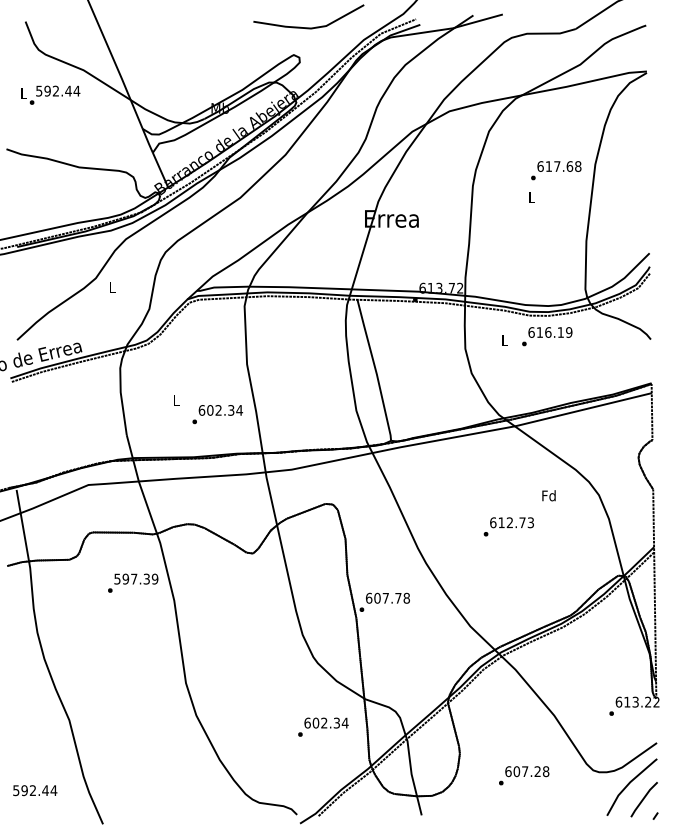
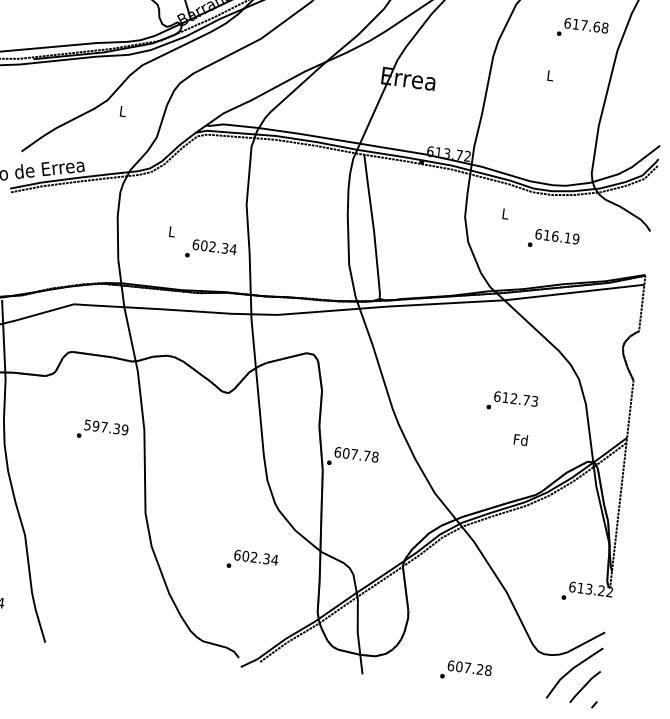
text: (556, 170) -> (583, 29), moved
text: (547, 336) -> (554, 240), moved
text: (548, 495) -> (520, 439), moved
text: (508, 526) -> (512, 402), moved
text: (133, 582) -> (103, 430), moved
text: (323, 726) -> (252, 560), moved
text: (524, 775) -> (466, 671), moved

